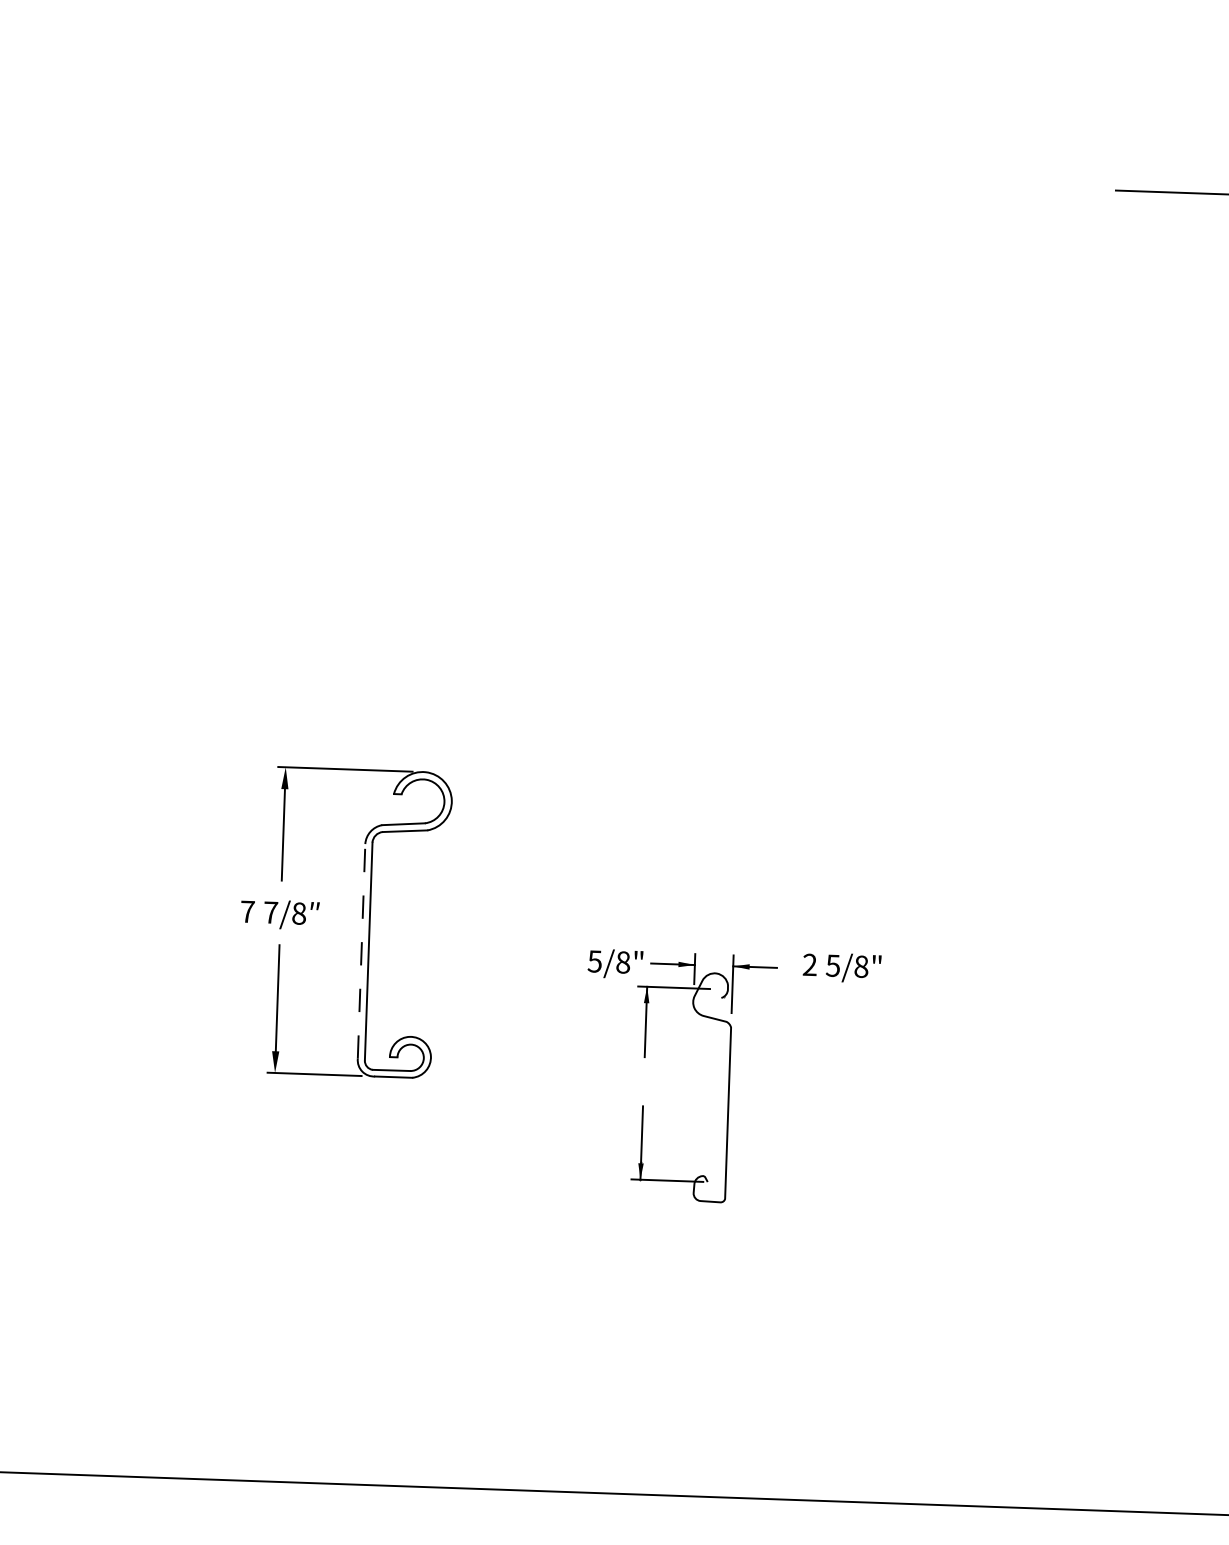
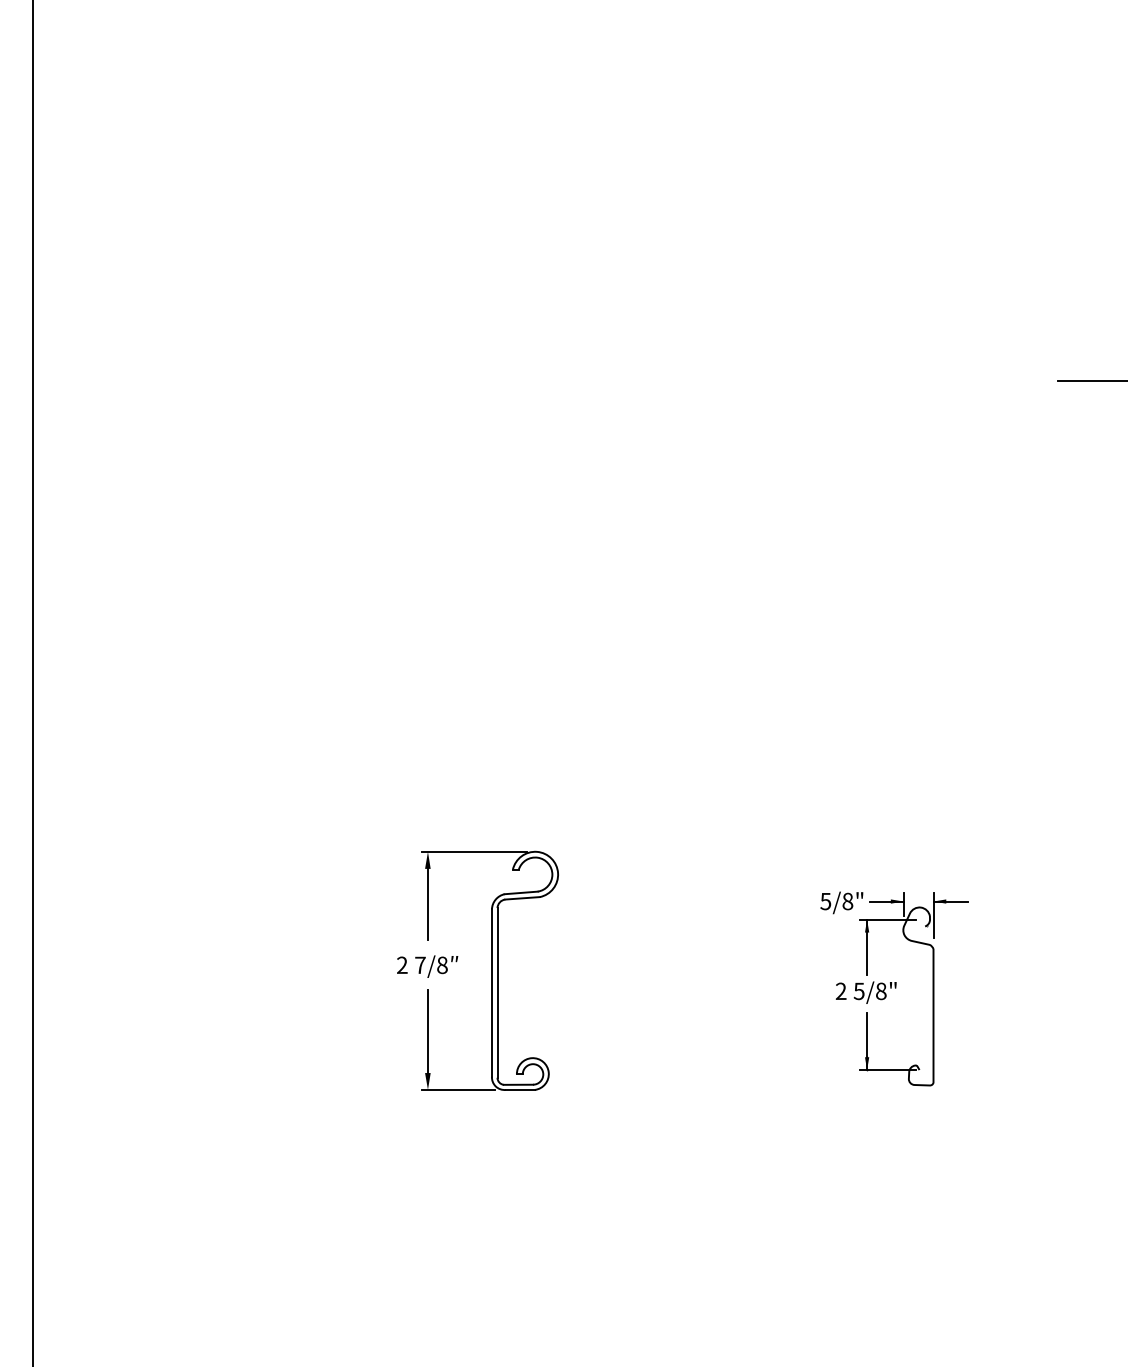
text: (247, 910) -> (402, 964), 7 -> 2
line: (360, 952) -> (491, 993), dashed -> solid
part: (645, 1058) -> (867, 975), moved

